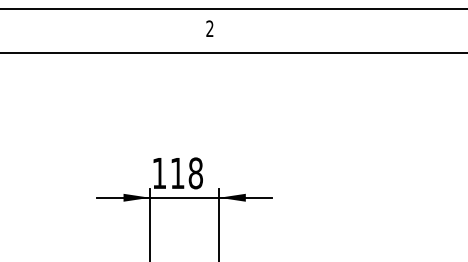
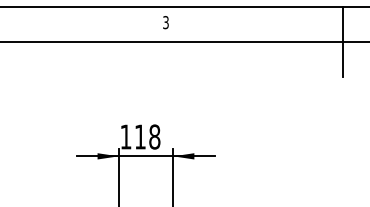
text: (209, 28) -> (165, 22), 2 -> 3
line: (433, 52) -> (342, 41), added

